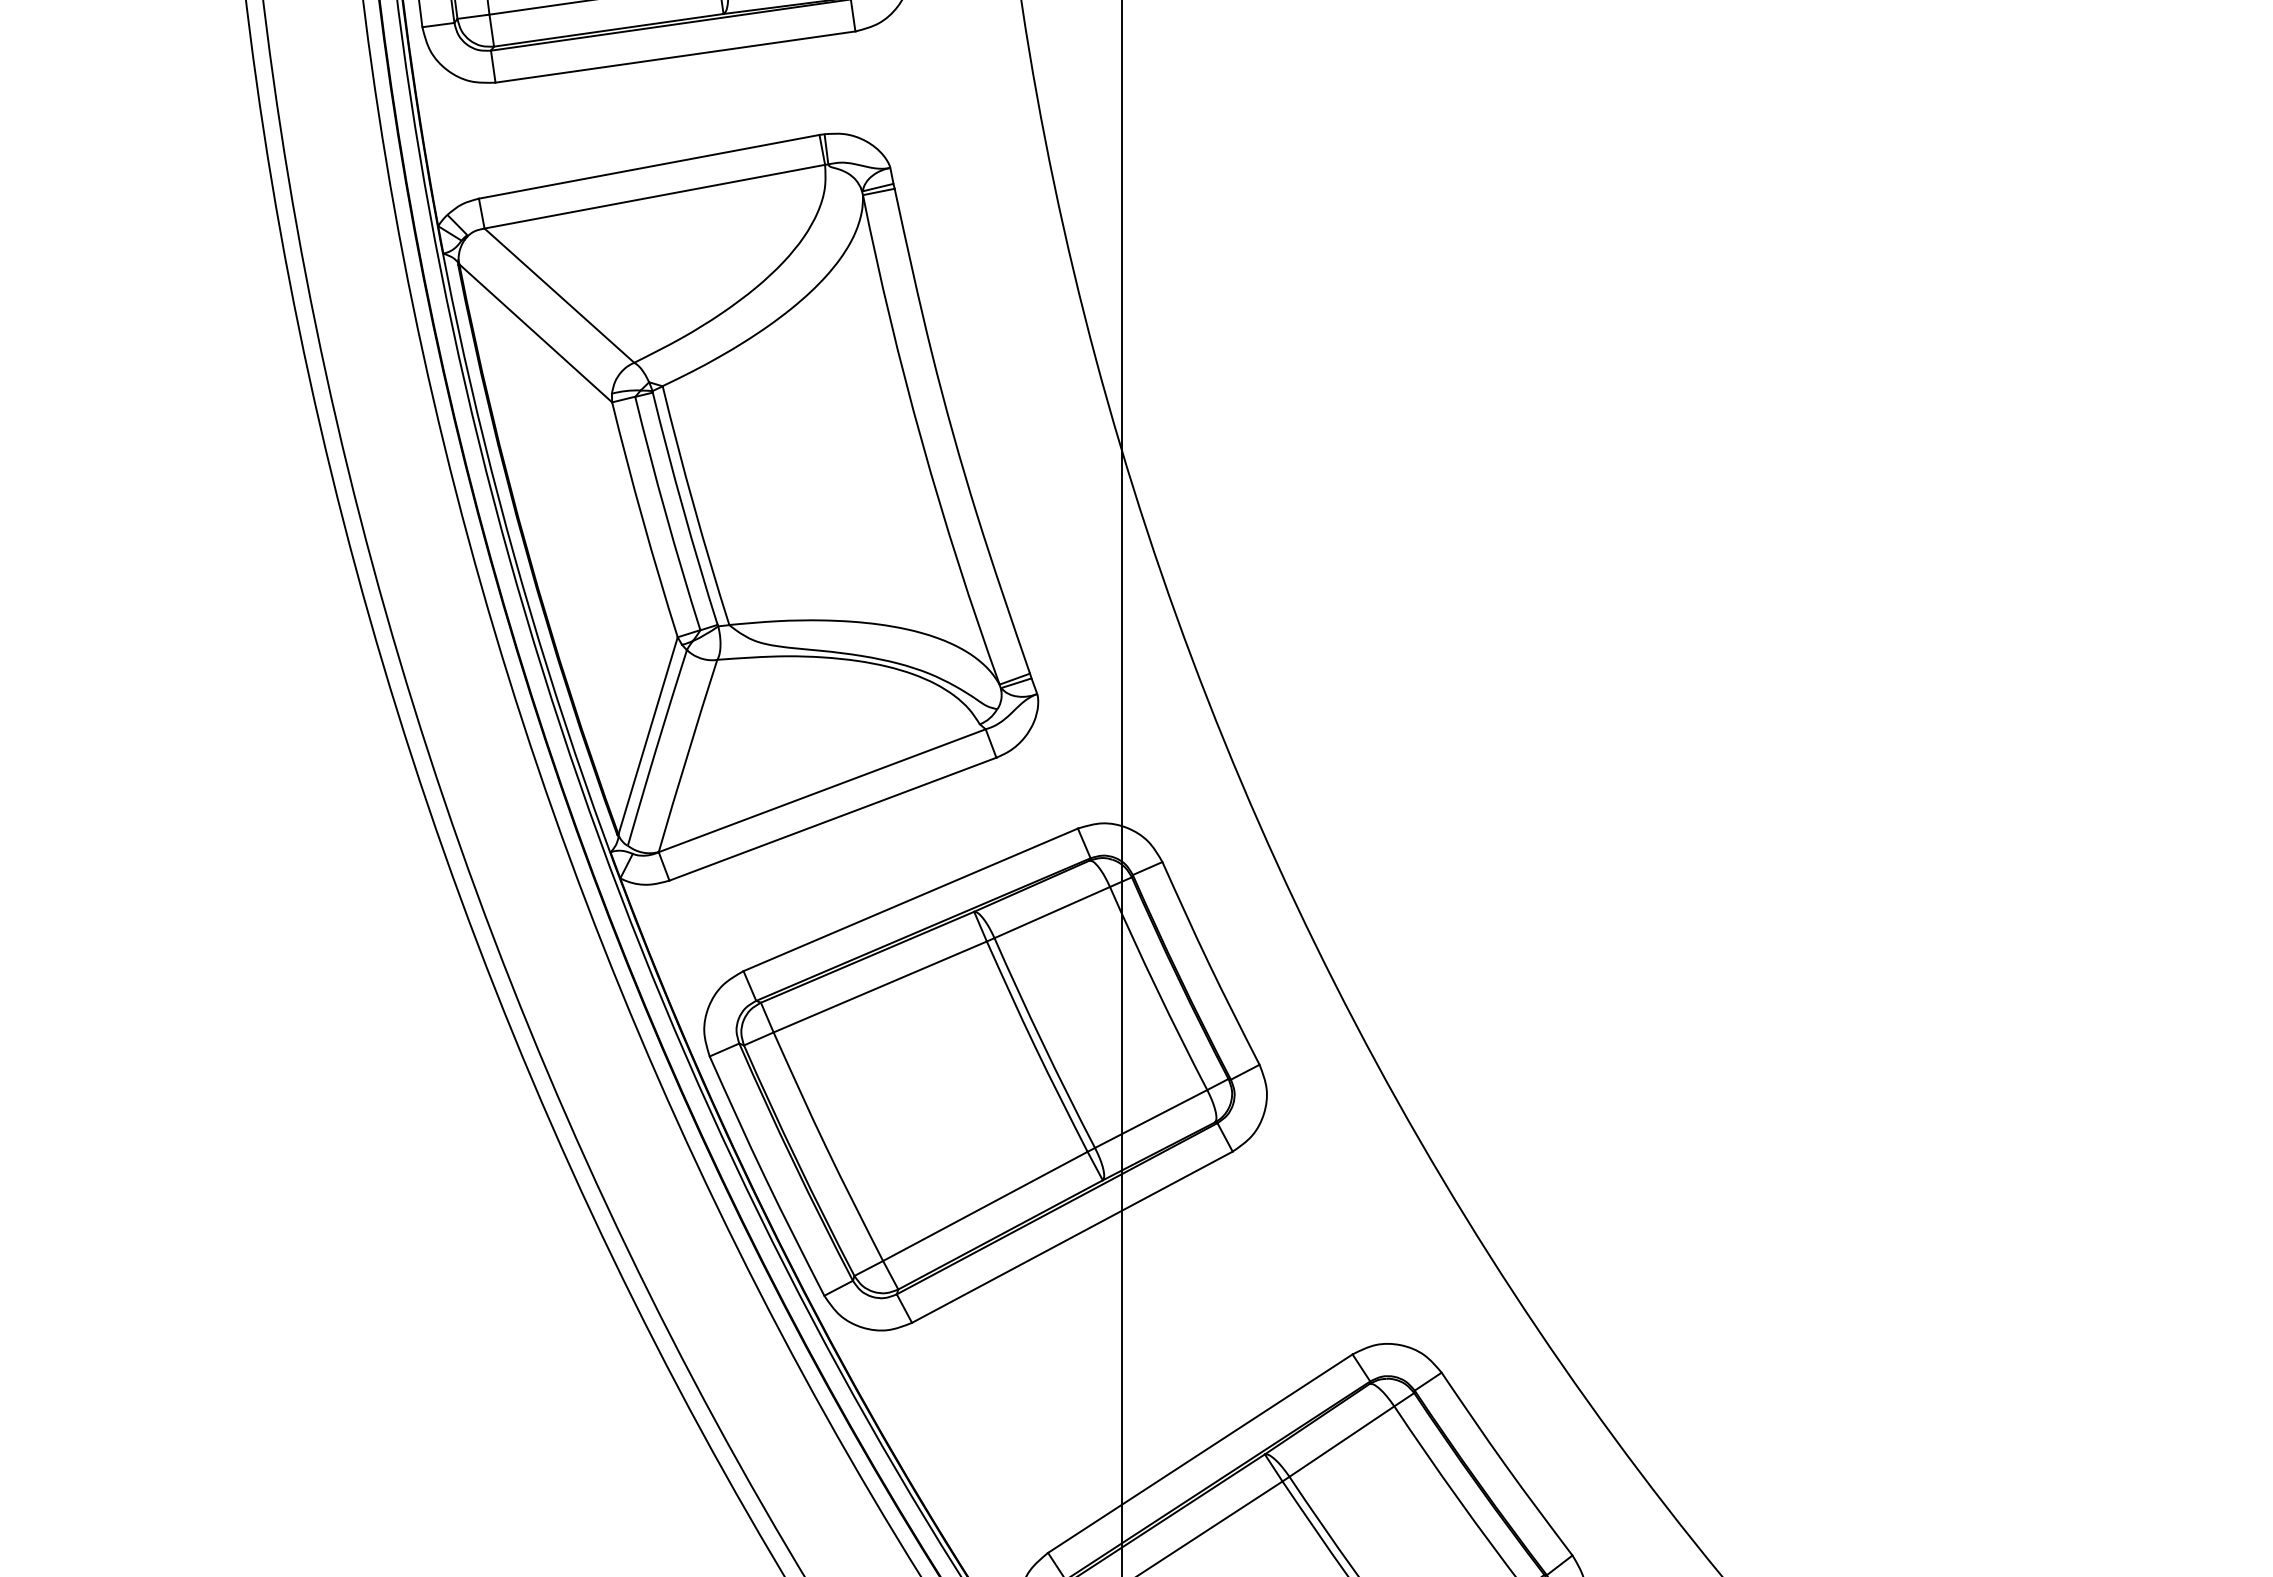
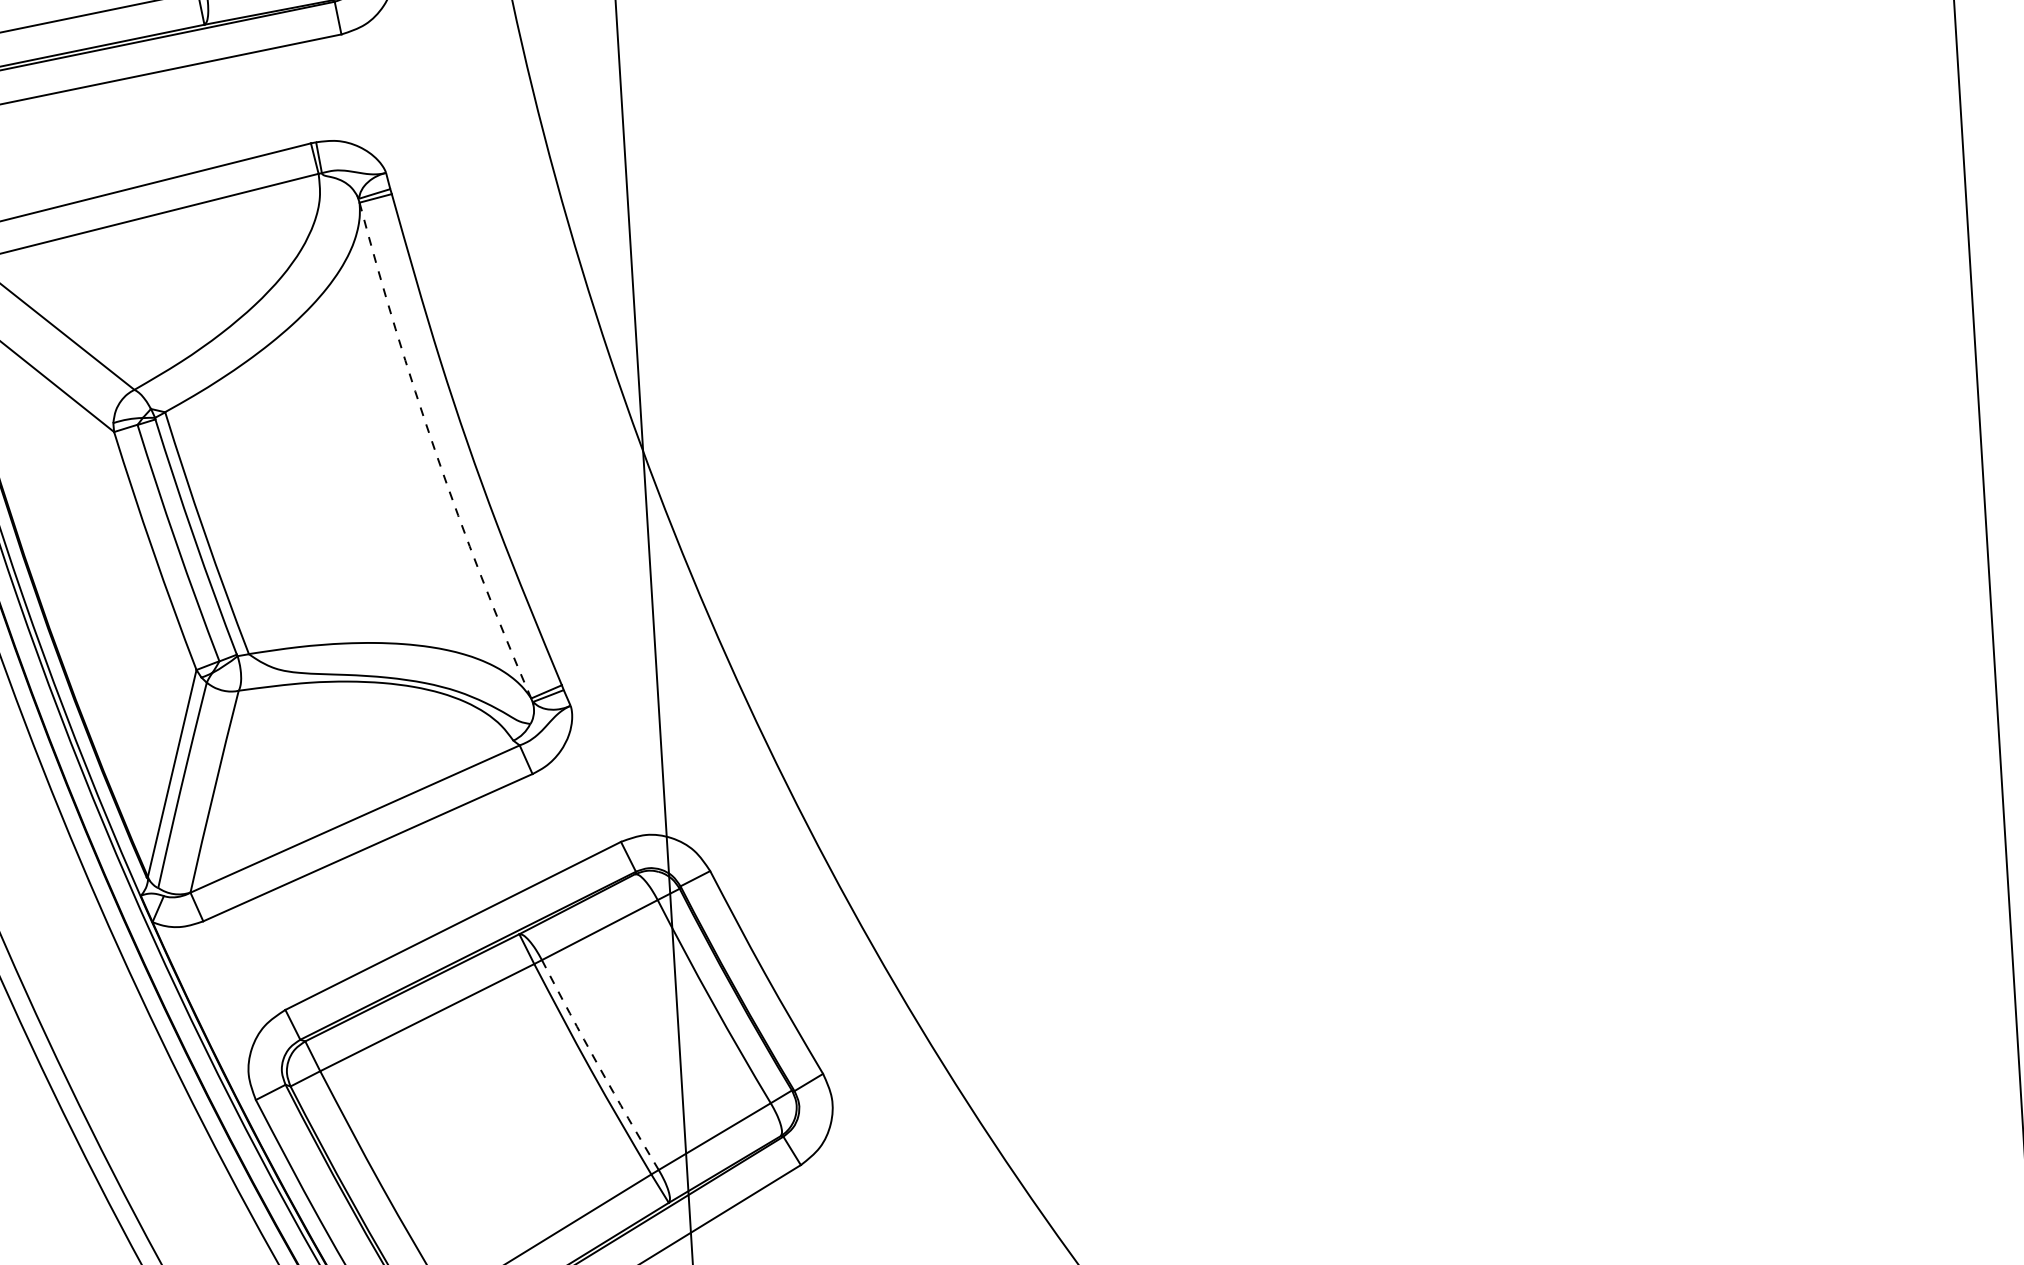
arc: (922, 442) -> (436, 453), solid -> dashed
arc: (1043, 1043) -> (599, 1065), solid -> dashed

